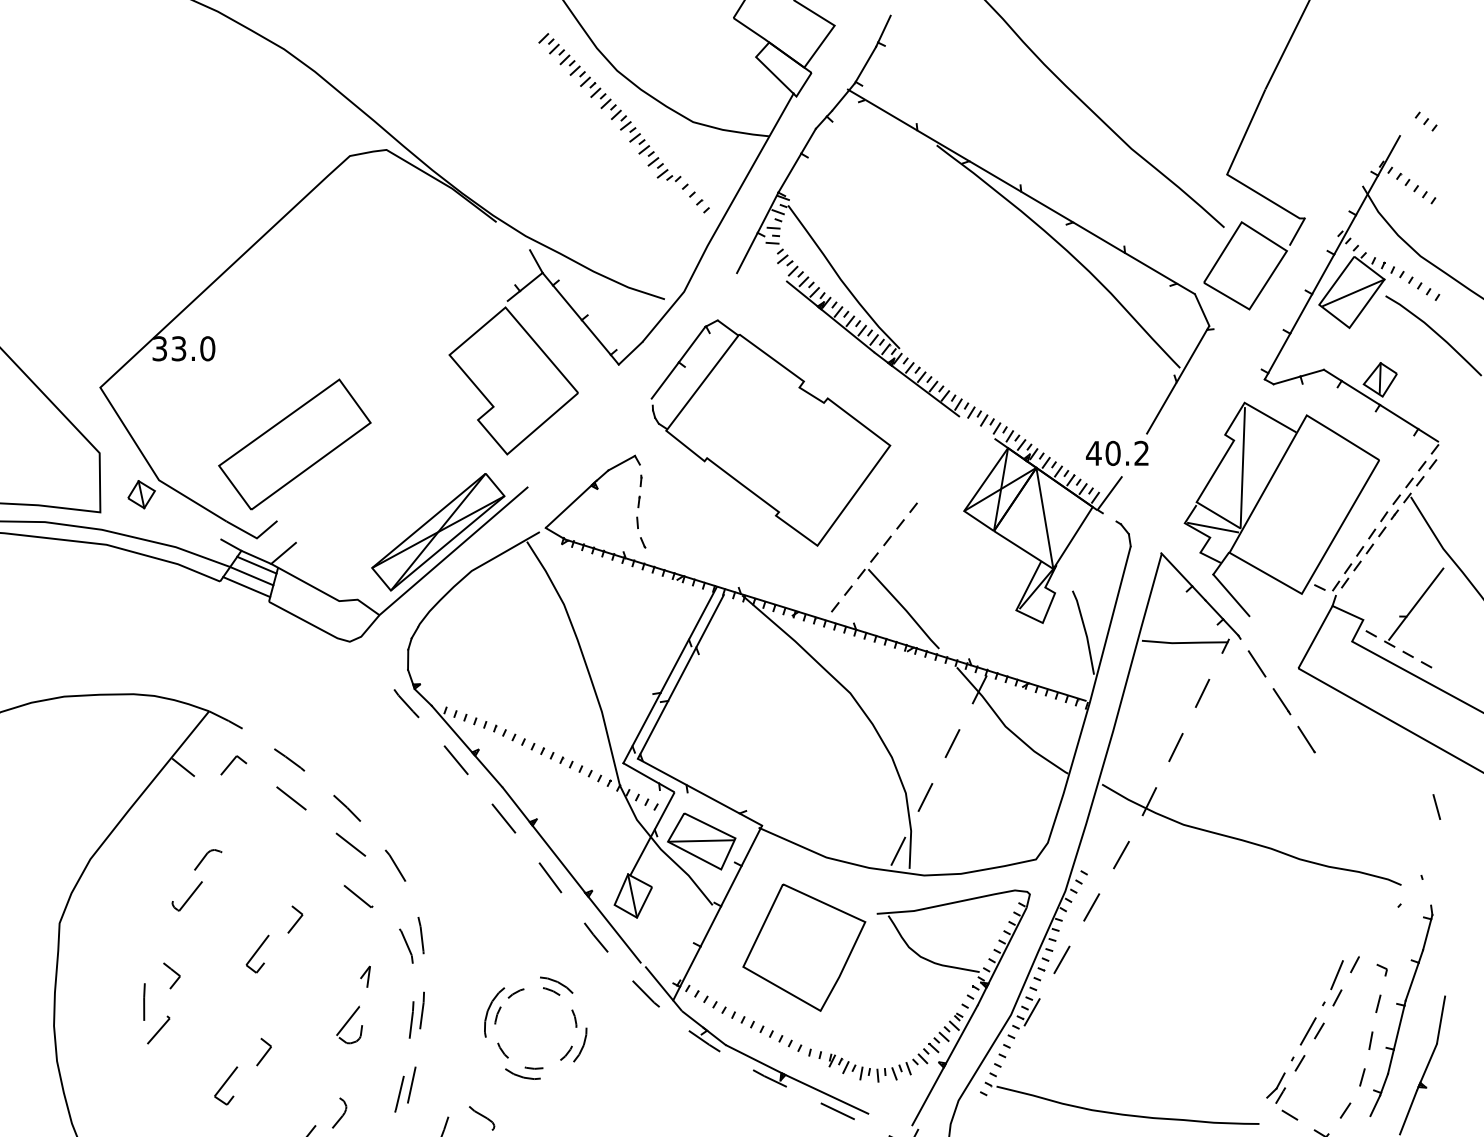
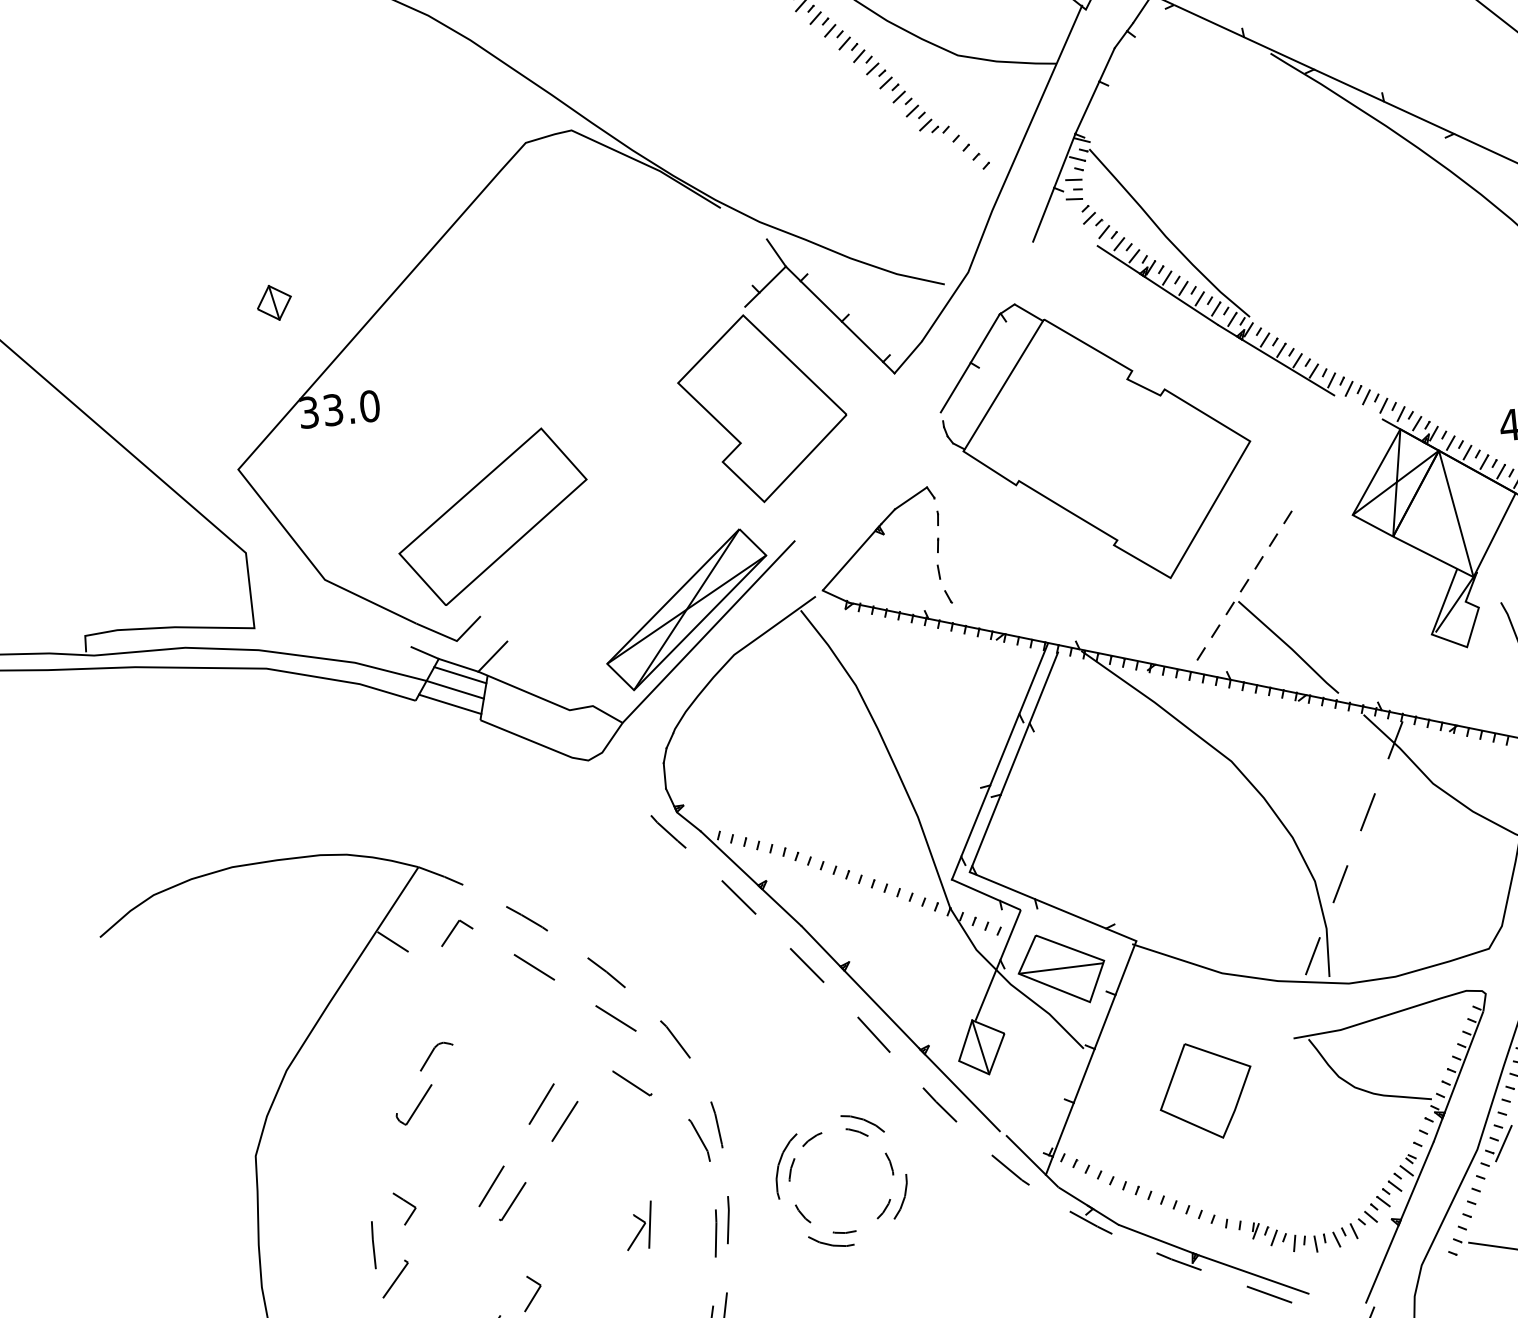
part: (141, 494) -> (274, 302), moved
part: (274, 939) -> (531, 1148), size x1.6
part: (804, 947) -> (1206, 1090), size x0.6
part: (543, 989) -> (846, 1130), moved
part: (353, 1004) -> (639, 1221), size x0.7

